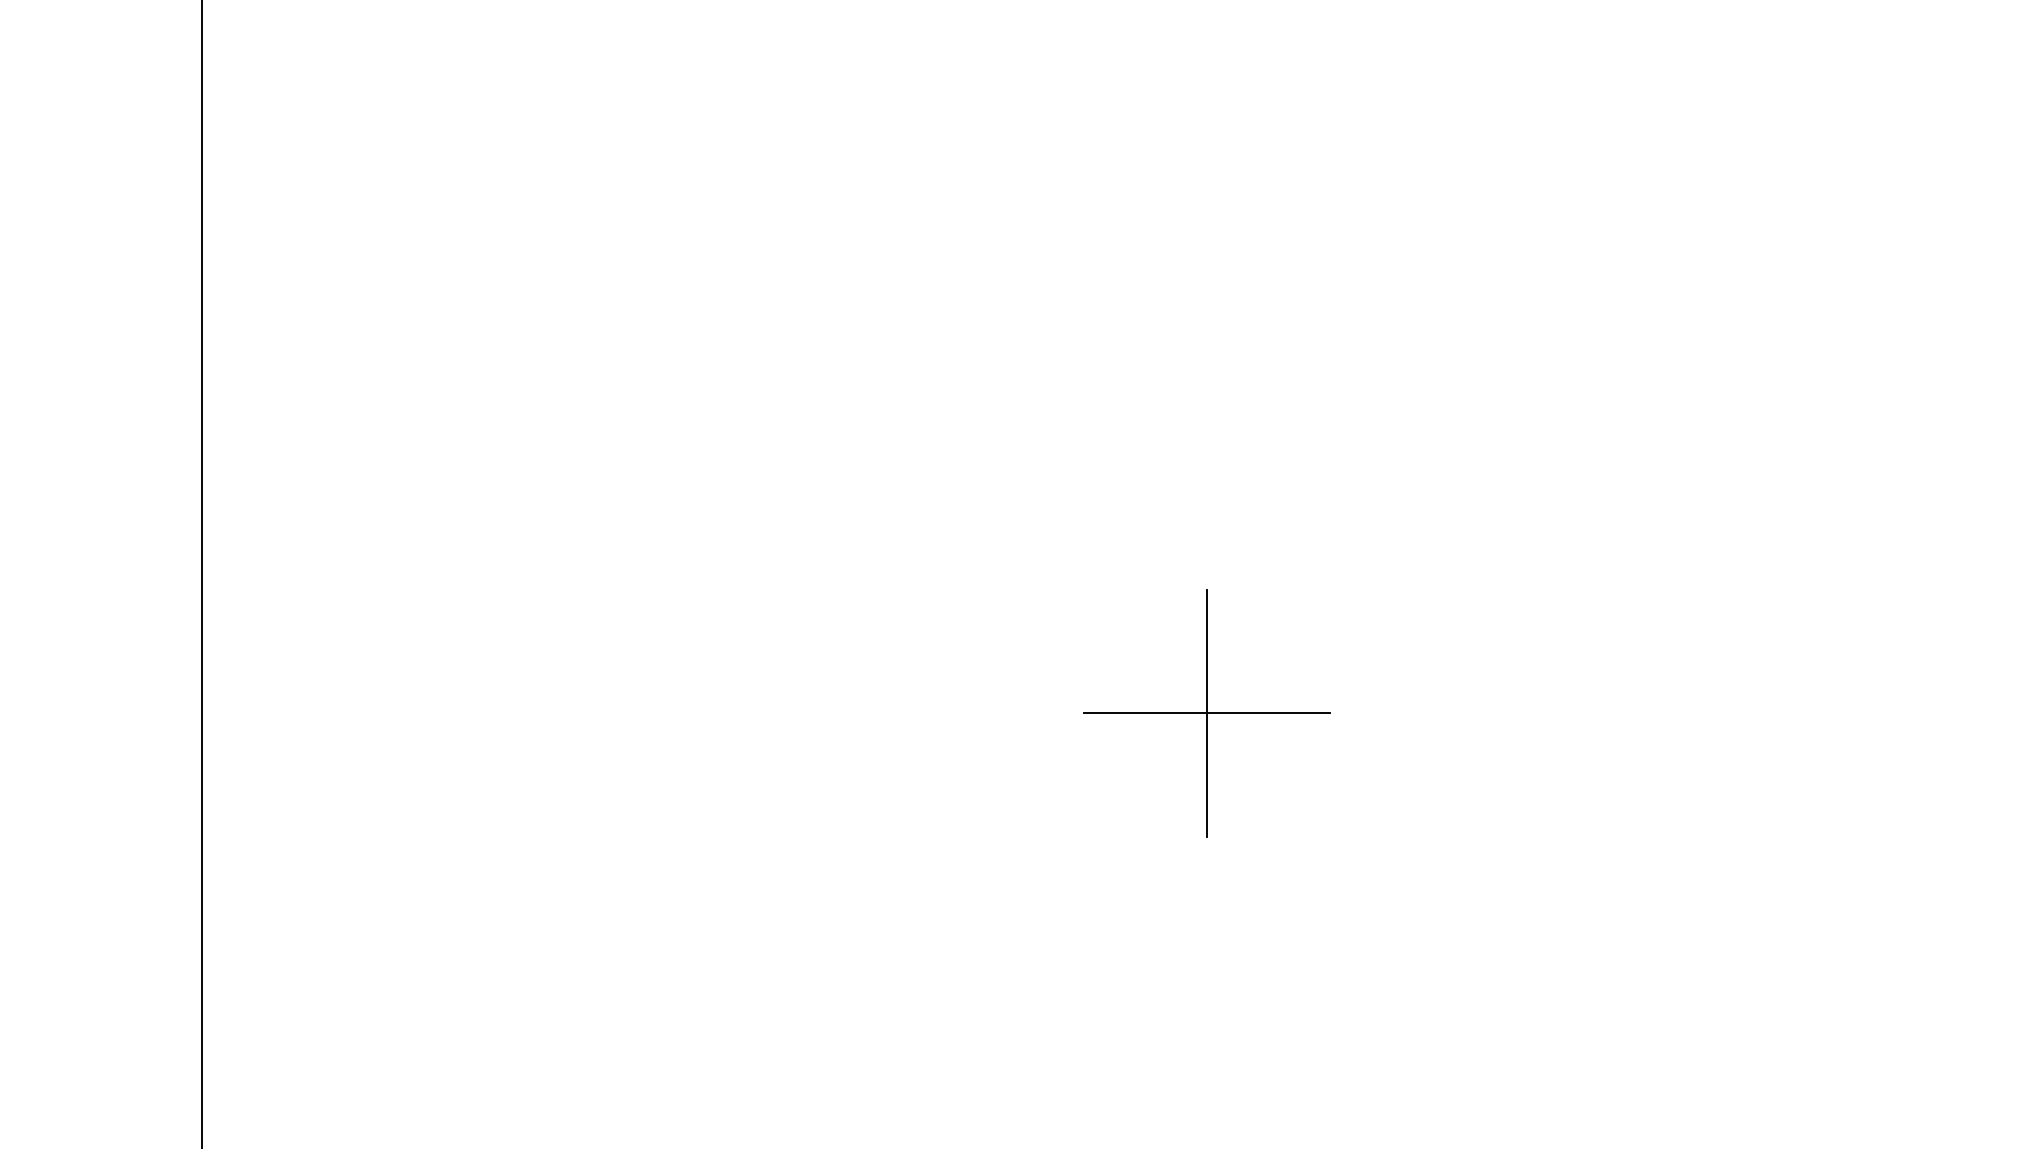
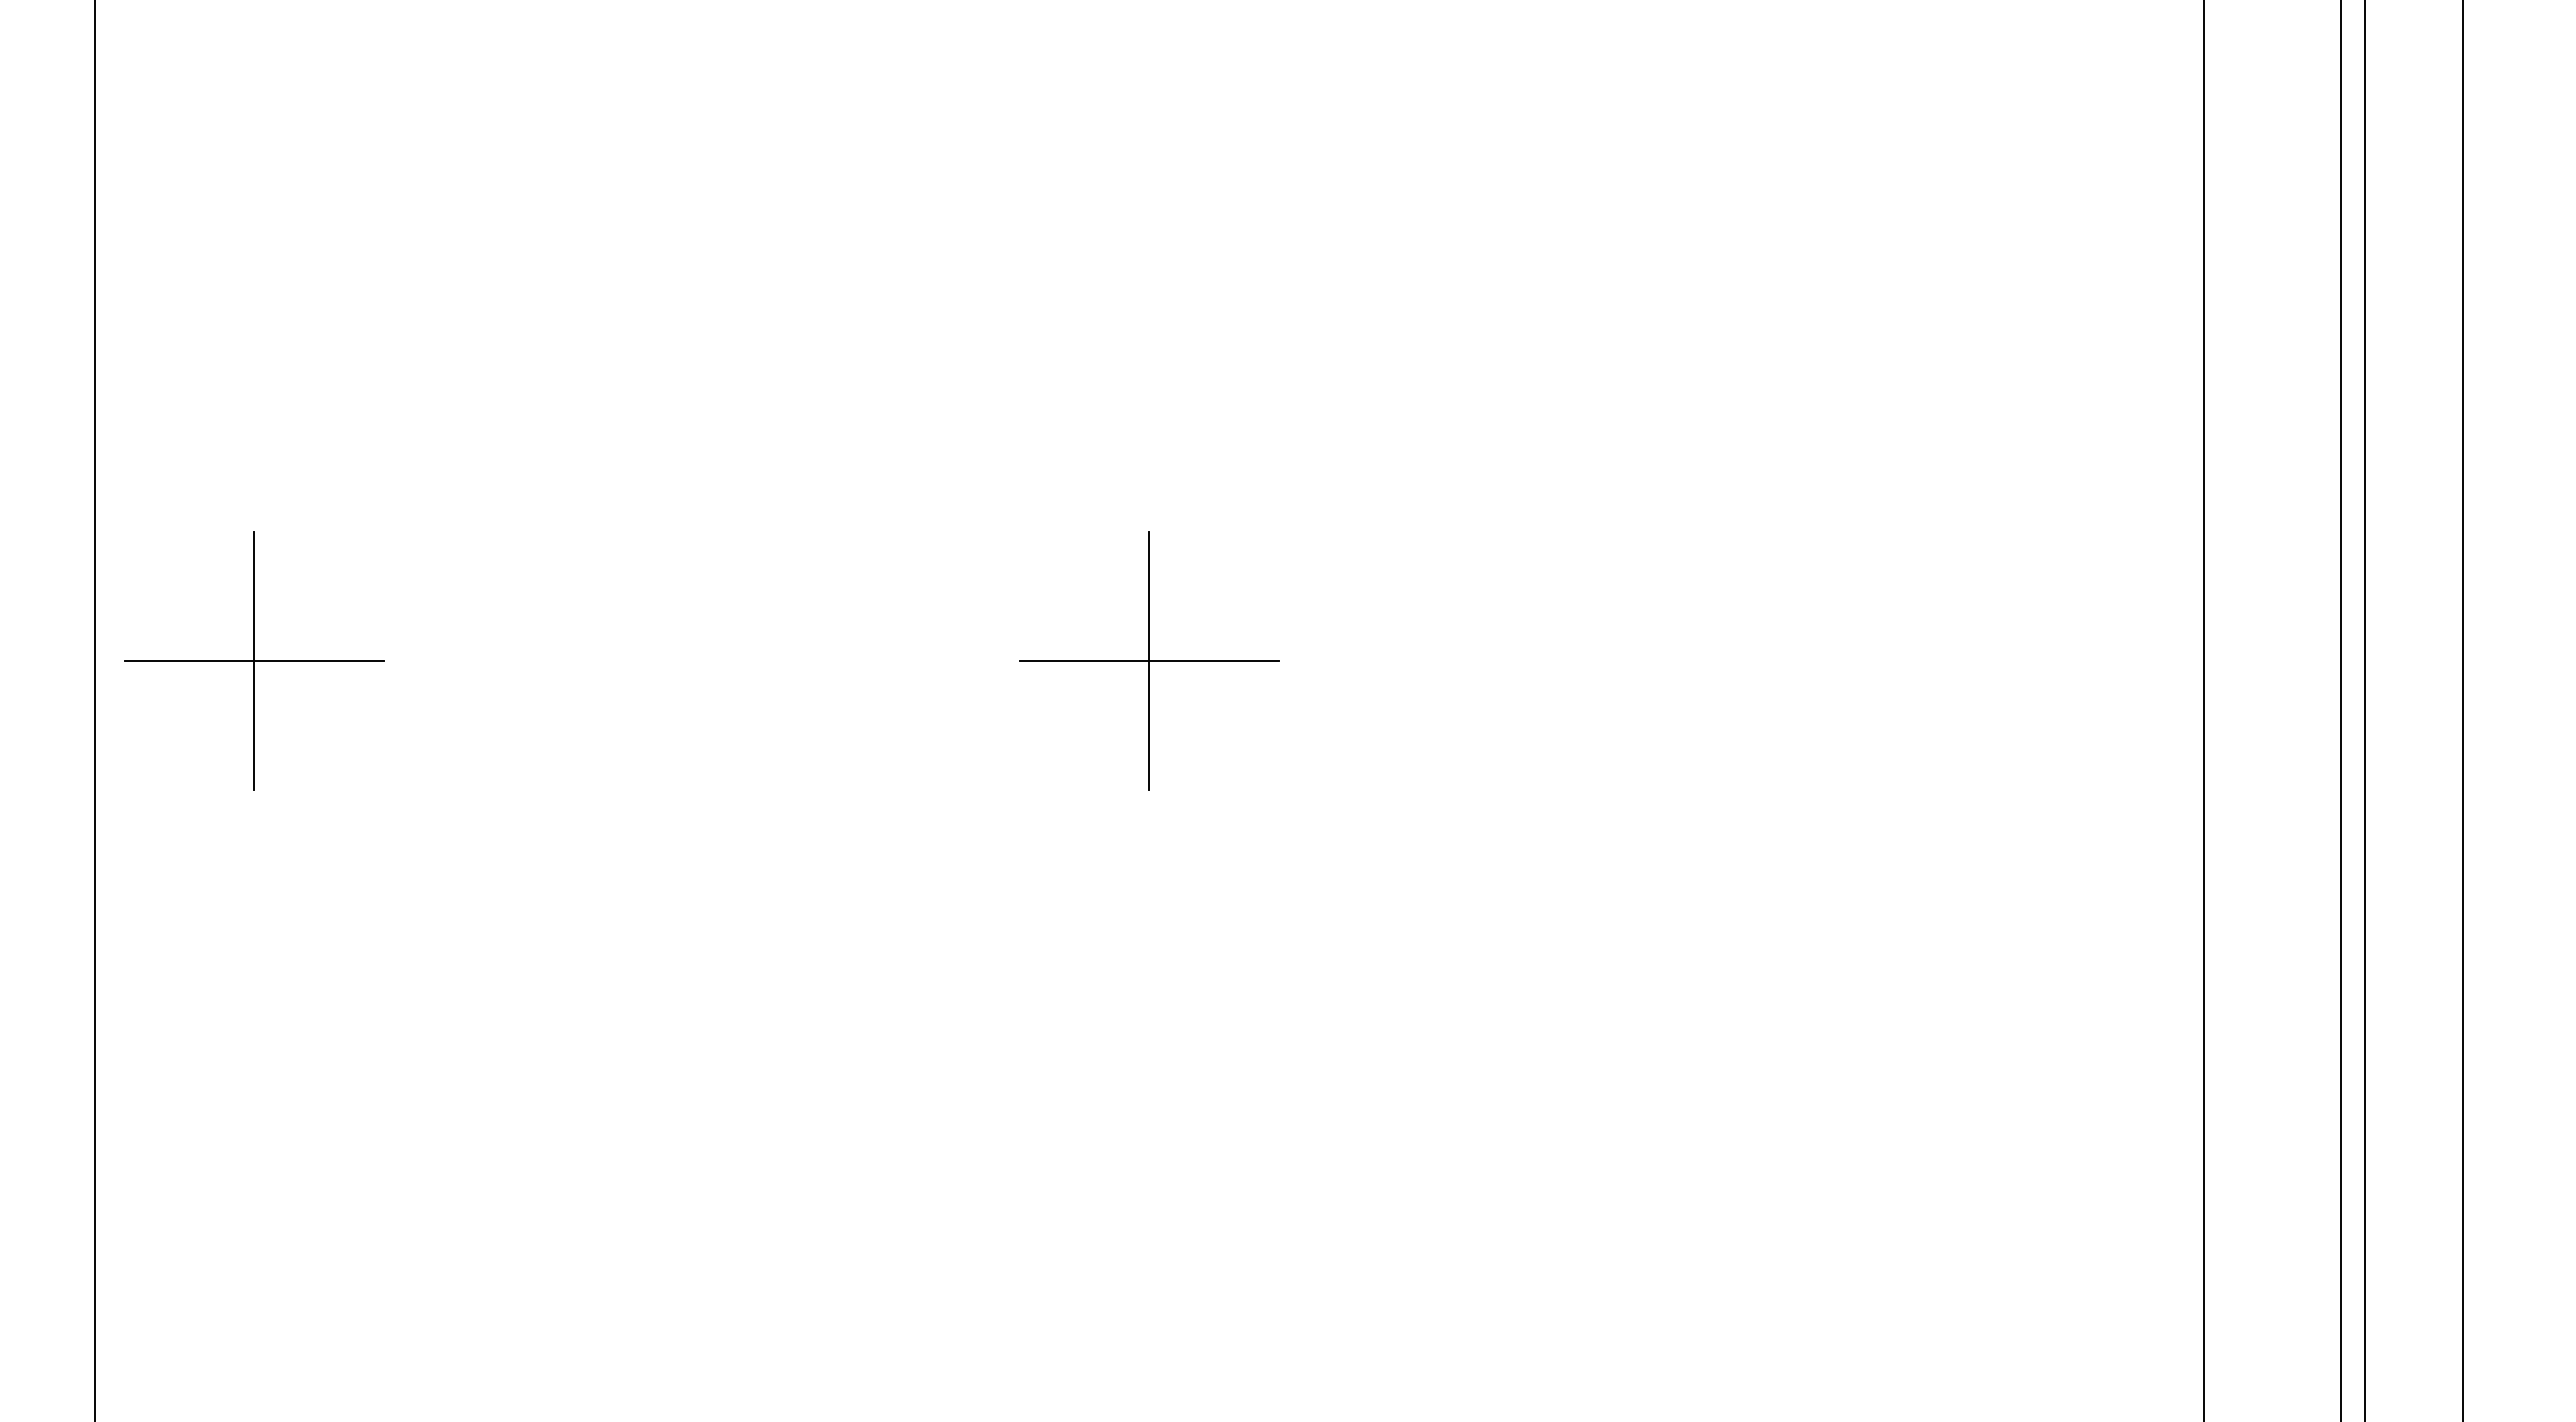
part: (353, 712) -> (254, 660), added

